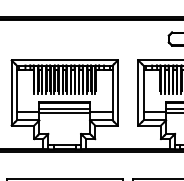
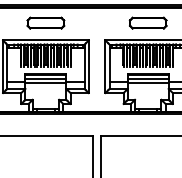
part: (64, 38) -> (45, 22), added

